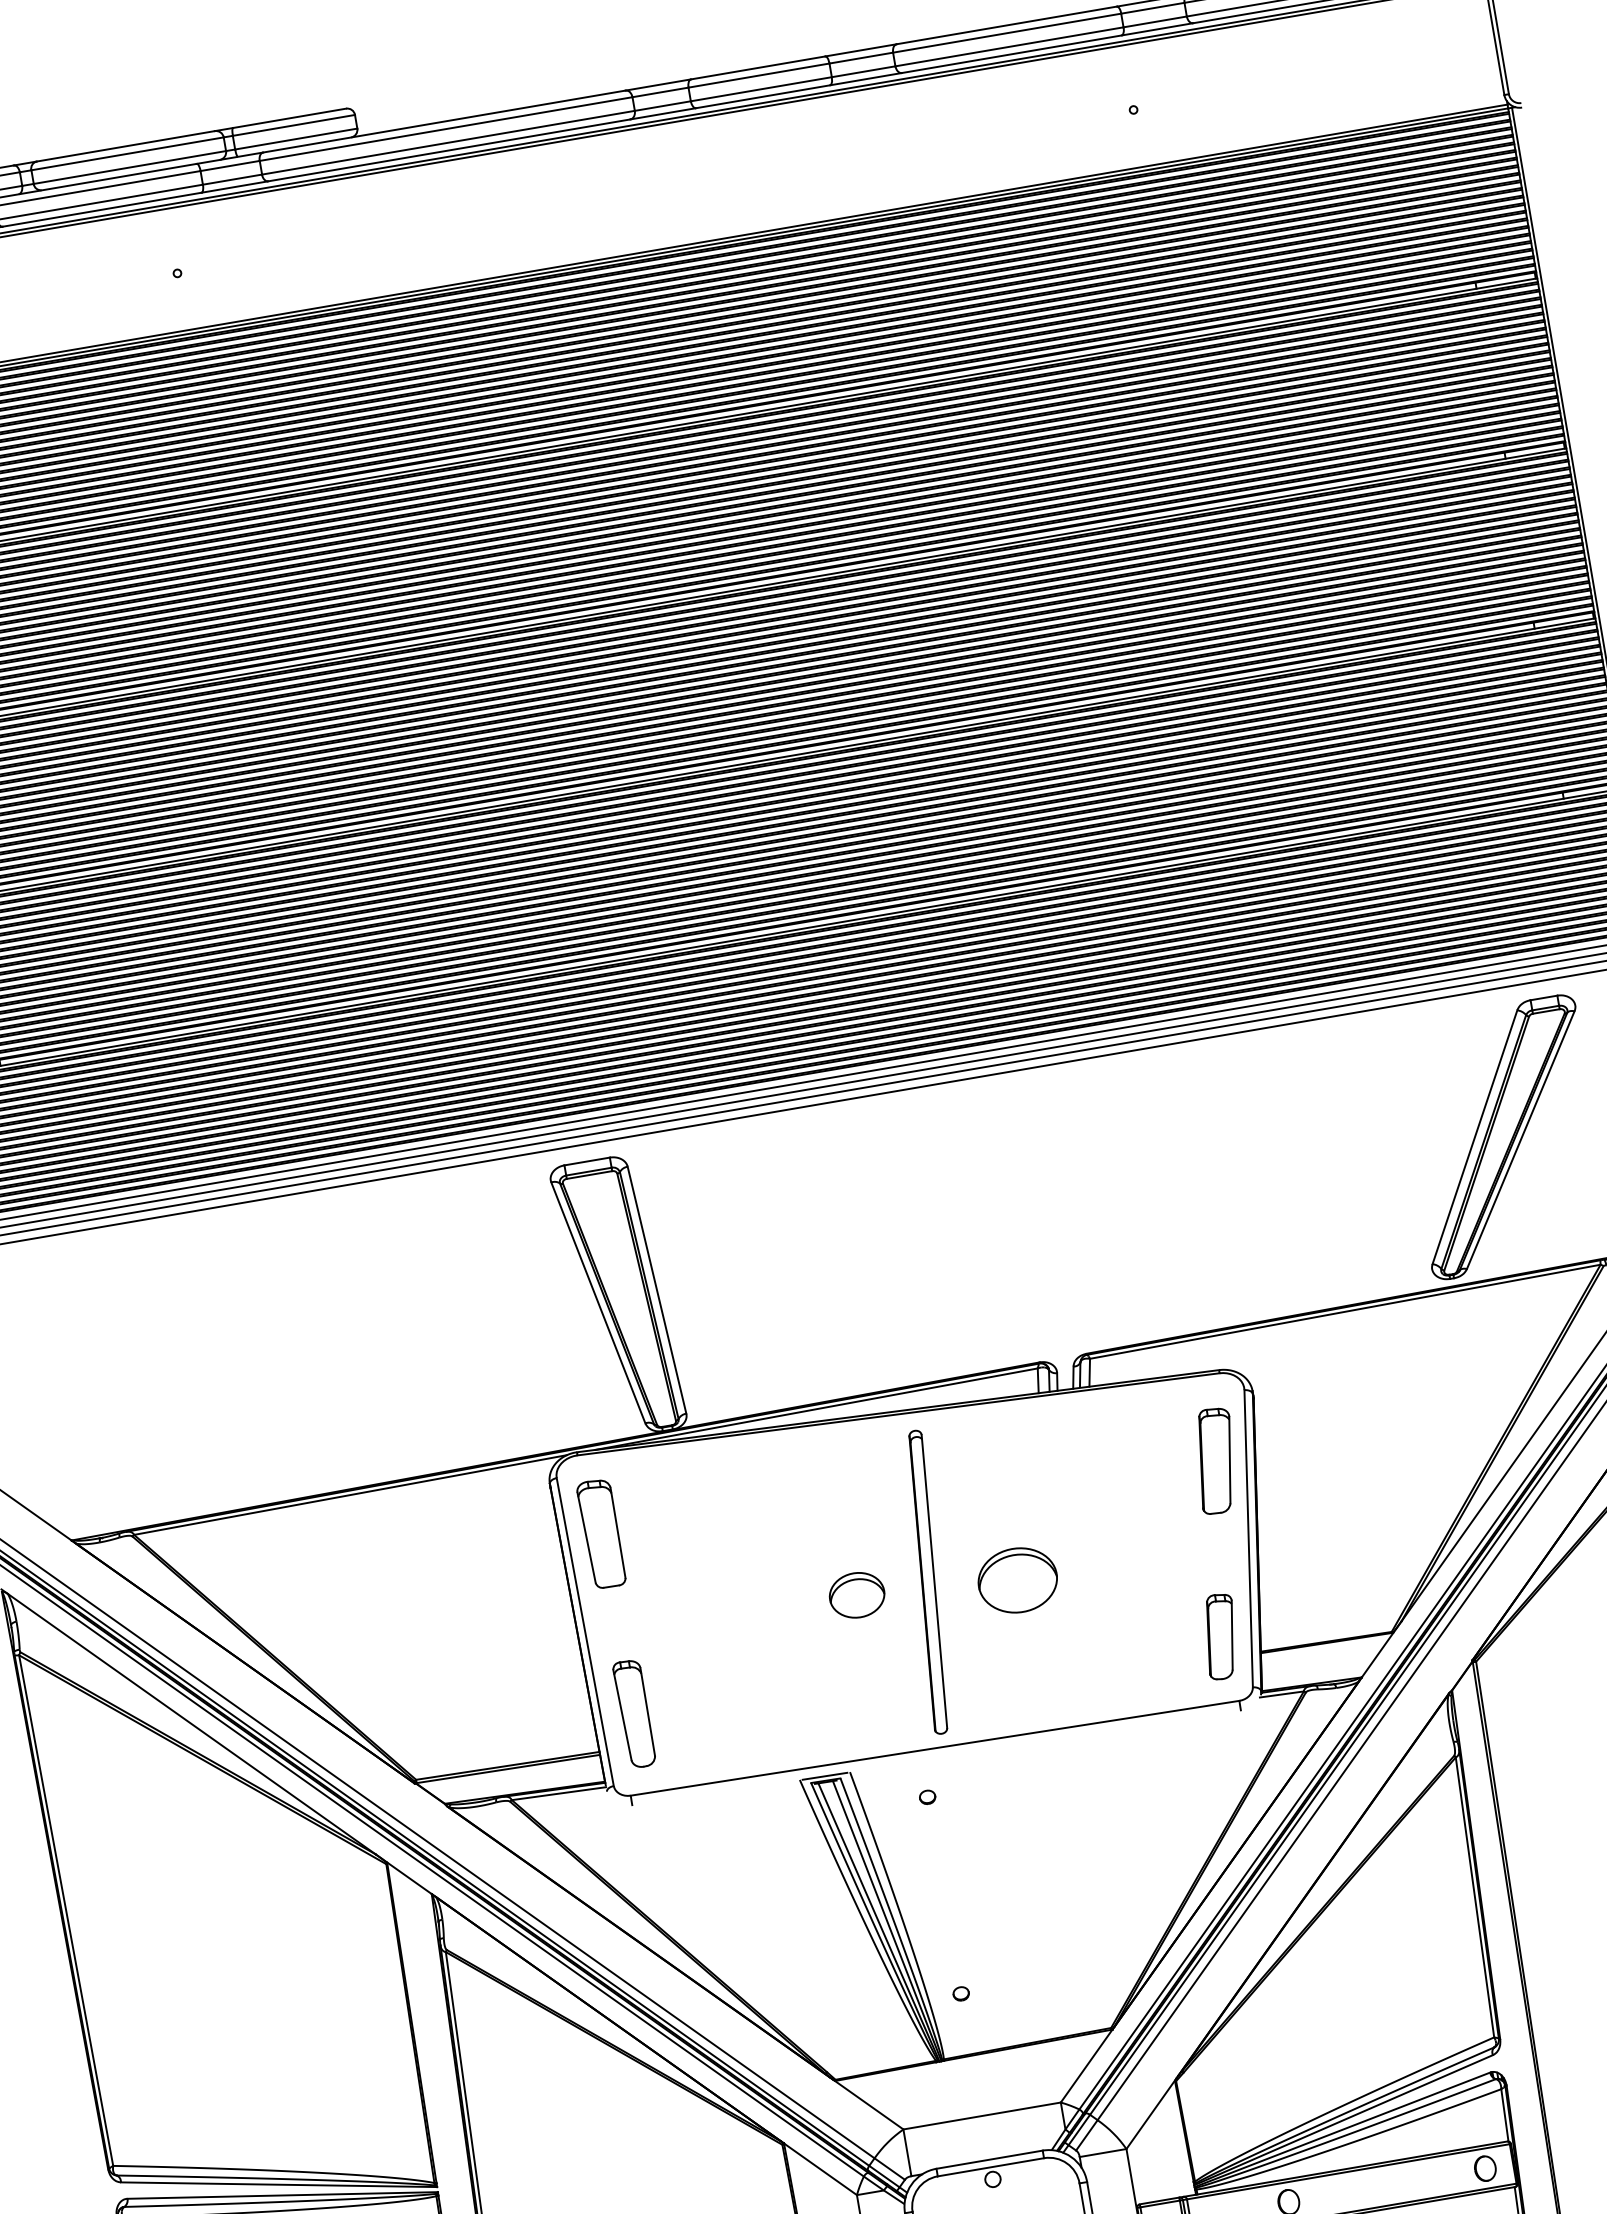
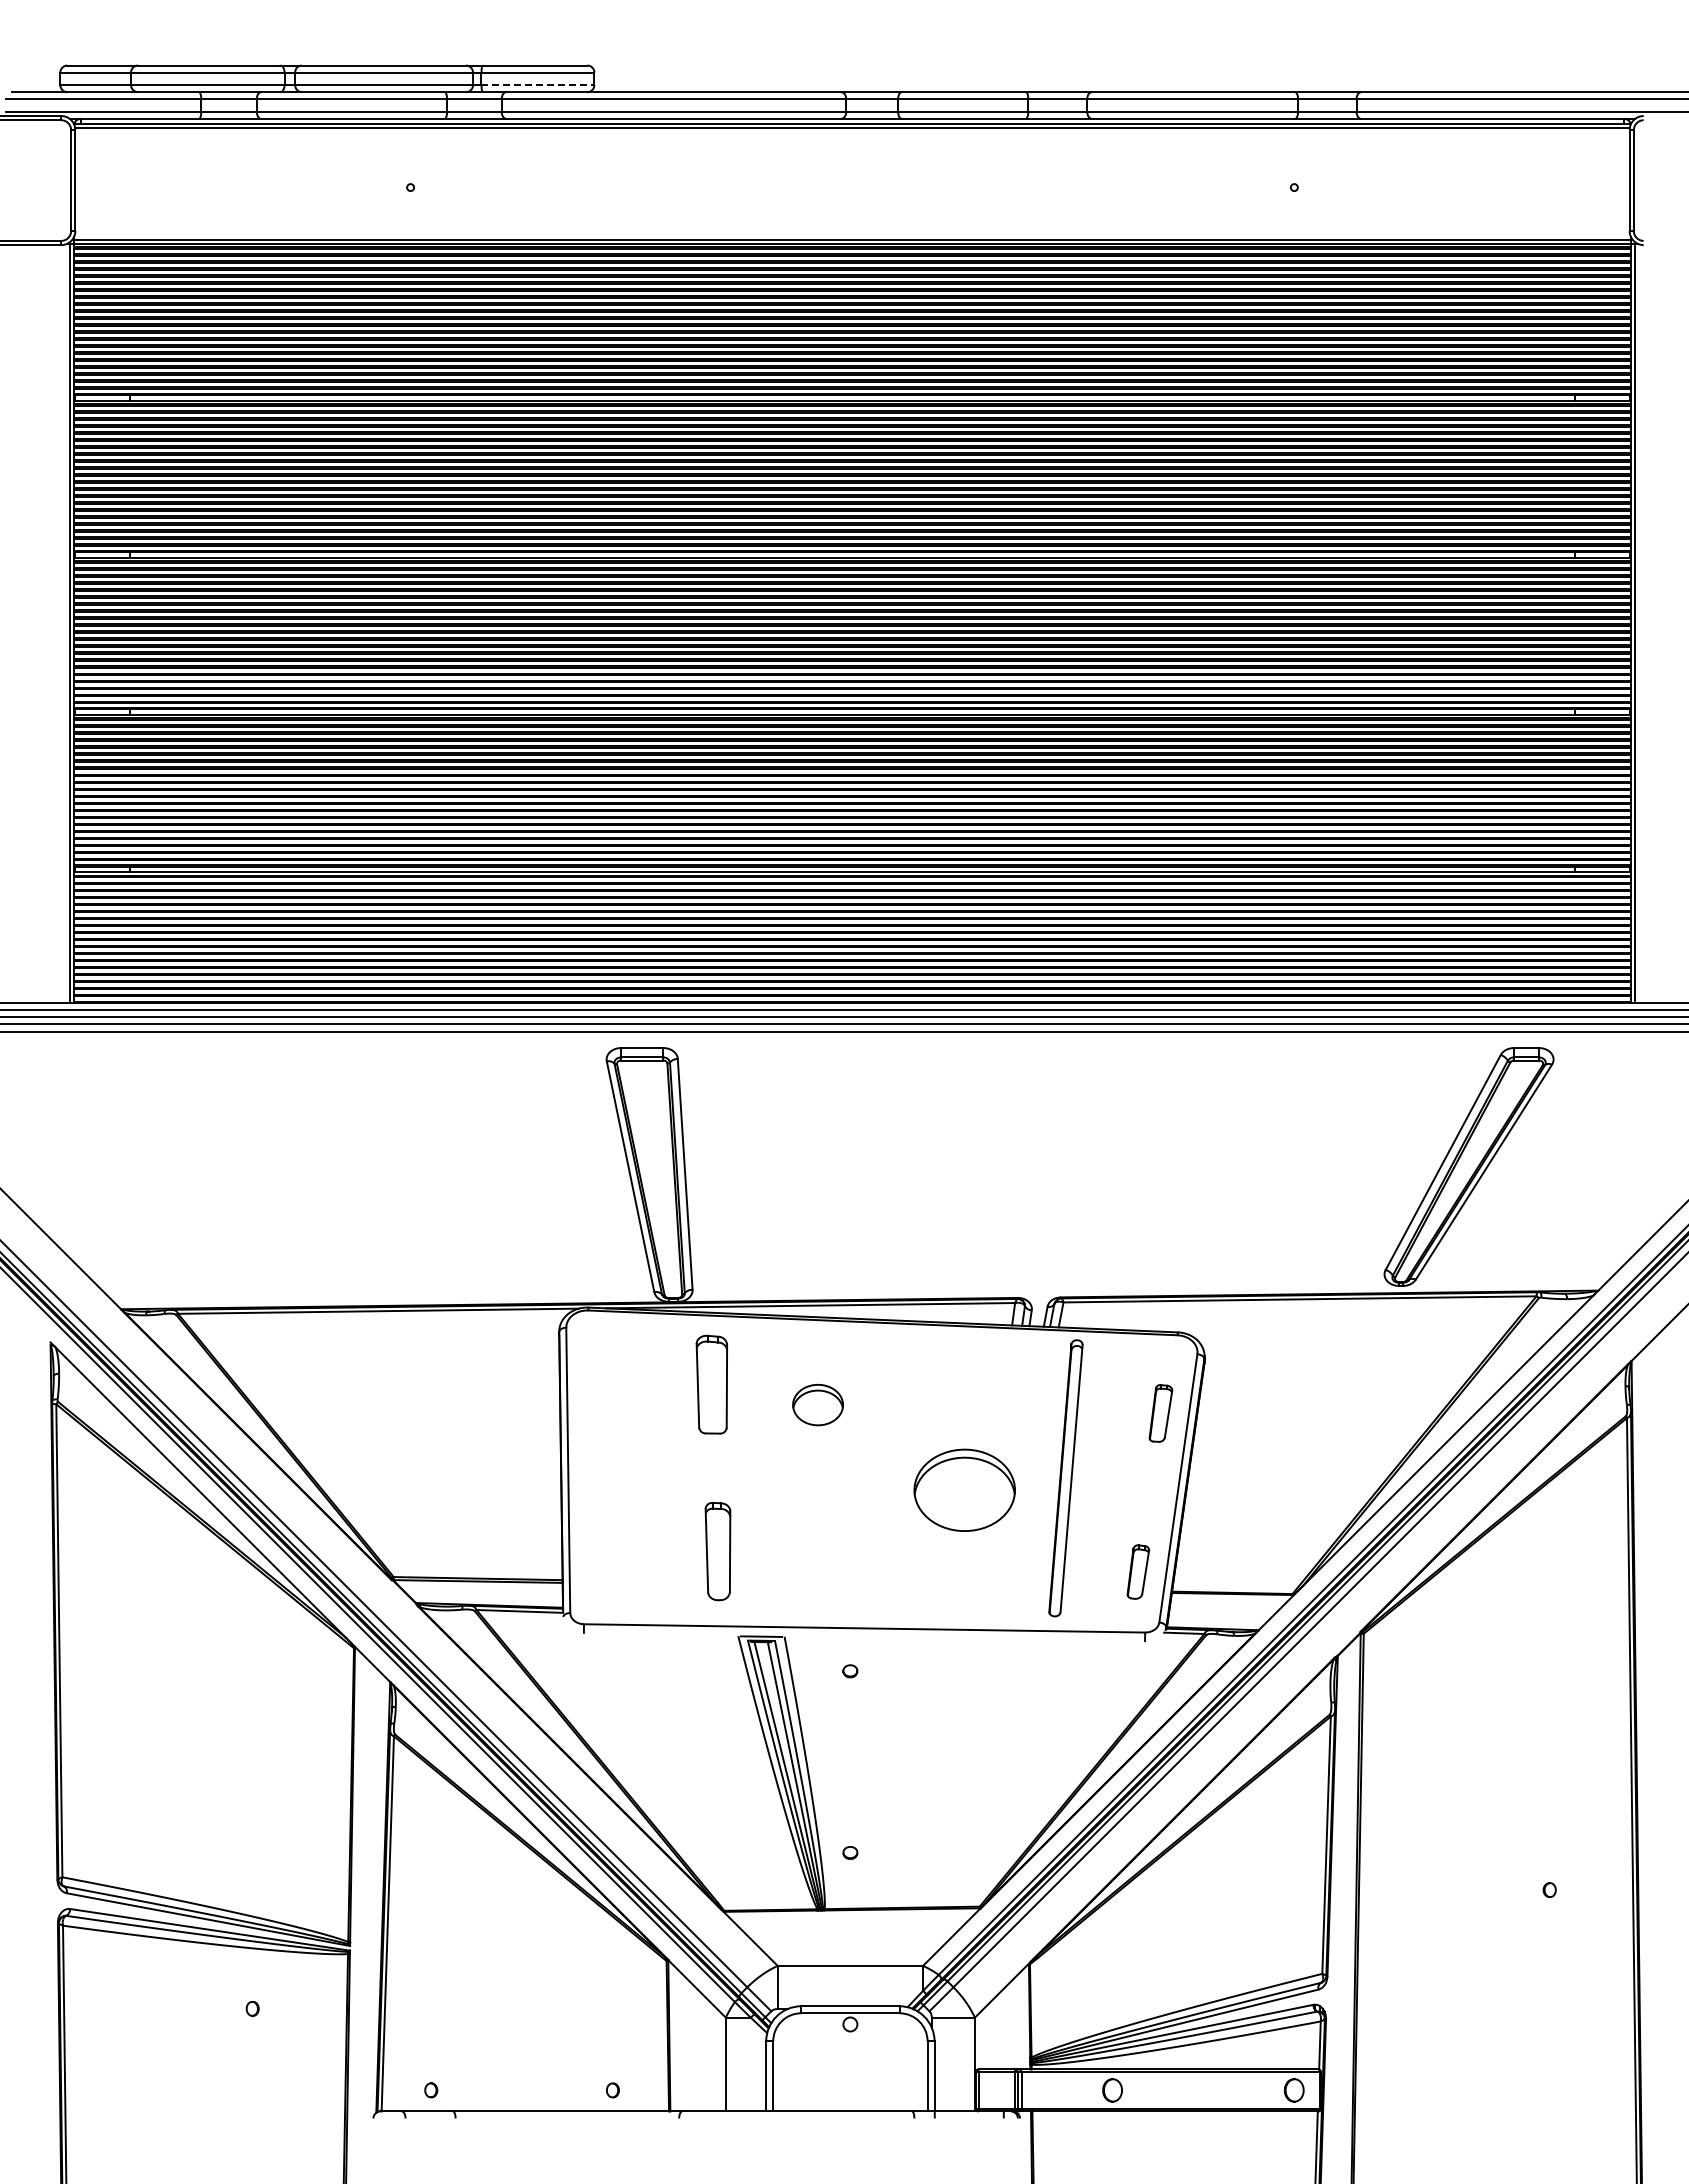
line: (296, 139) -> (538, 85), solid -> dashed
part: (1215, 1461) -> (1160, 1413), size x0.6
part: (601, 1533) -> (711, 1384), moved
part: (1017, 1580) -> (964, 1490), size x1.4
part: (927, 1582) -> (1065, 1478), moved
part: (856, 1594) -> (817, 1404), moved
part: (1220, 1636) -> (1138, 1571), size x0.7
part: (634, 1714) -> (717, 1551), moved

